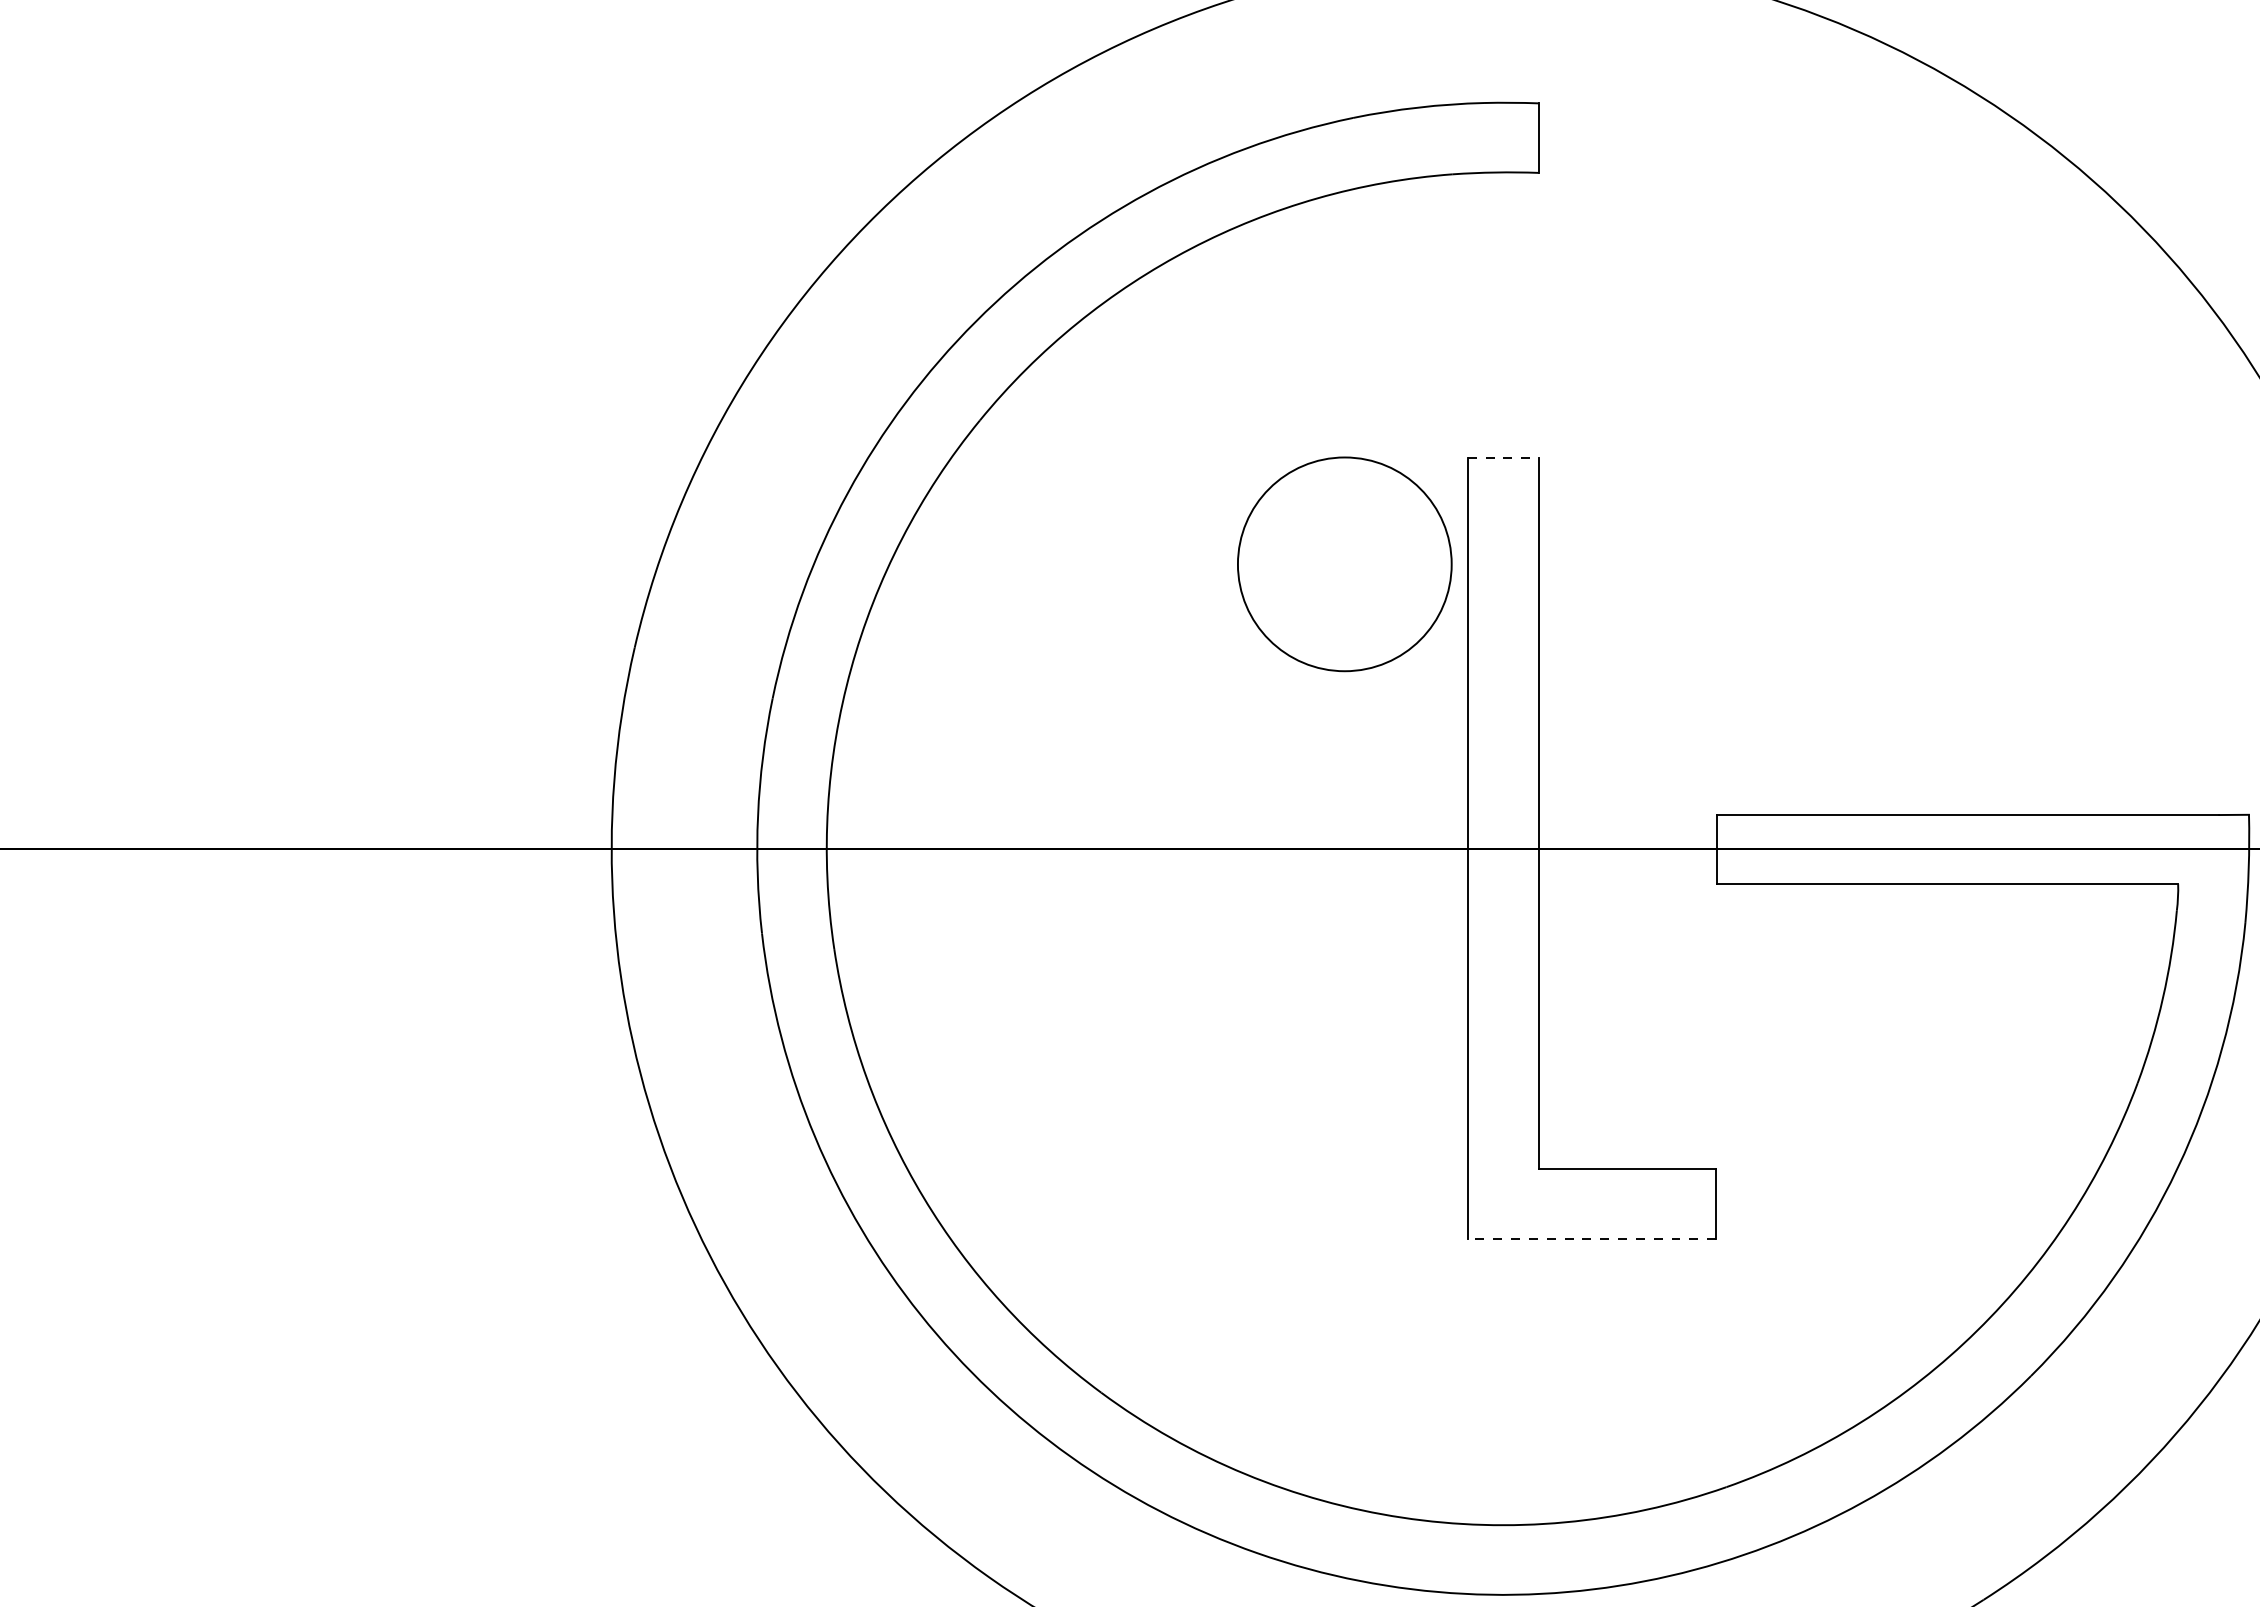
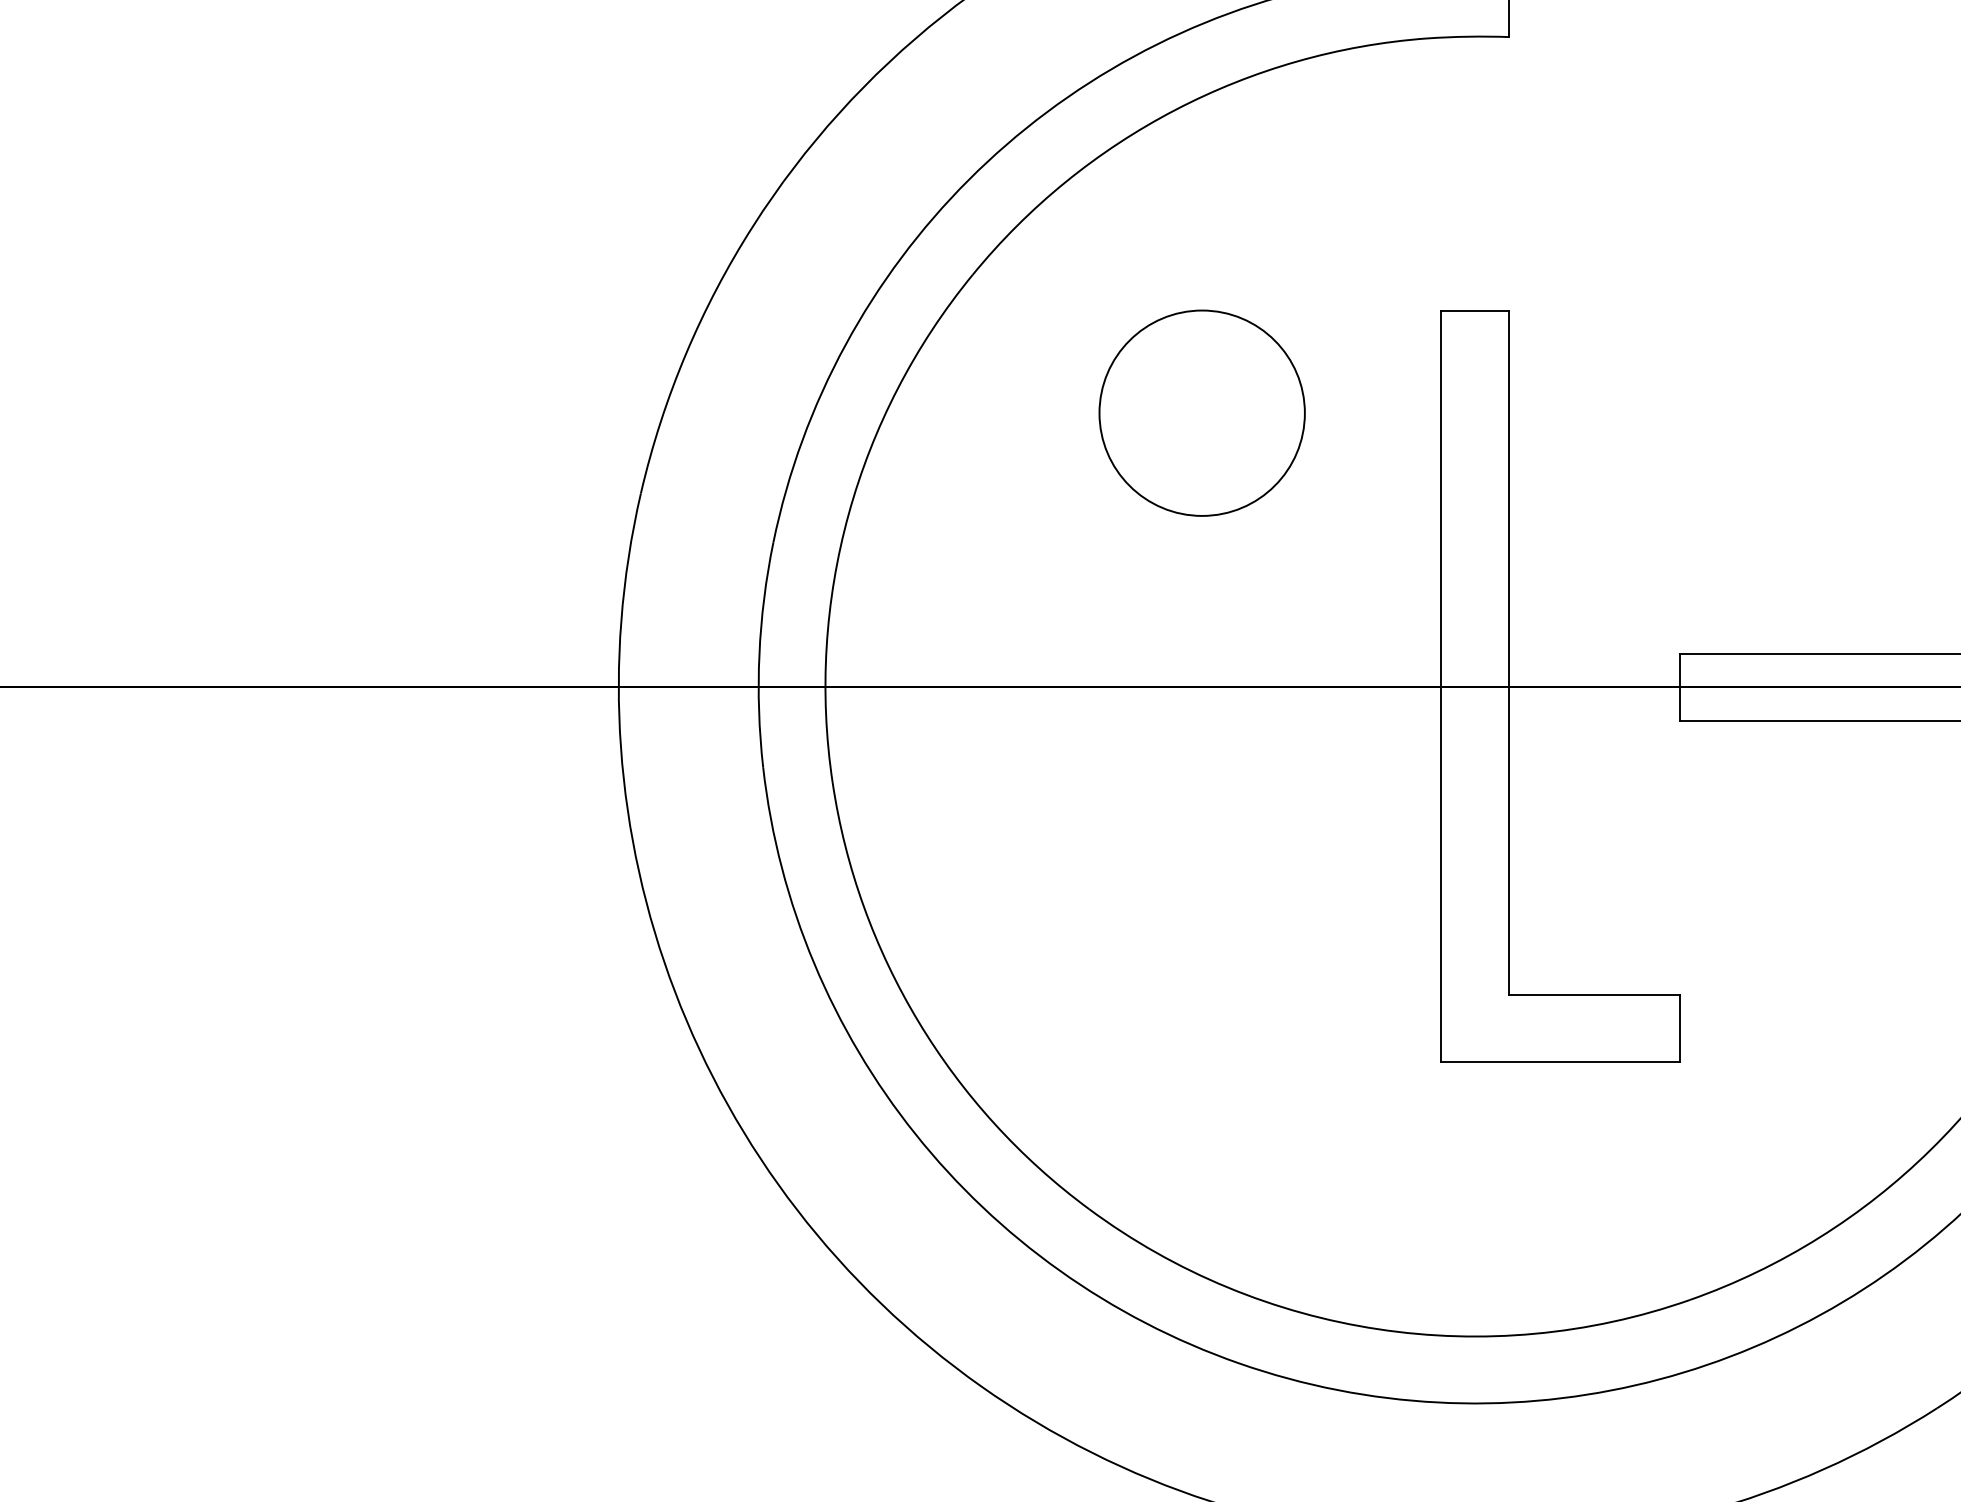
line: (1503, 457) -> (1475, 310), dashed -> solid
circle: (1344, 564) -> (1201, 413), moved
line: (1591, 1239) -> (1560, 1061), dashed -> solid

